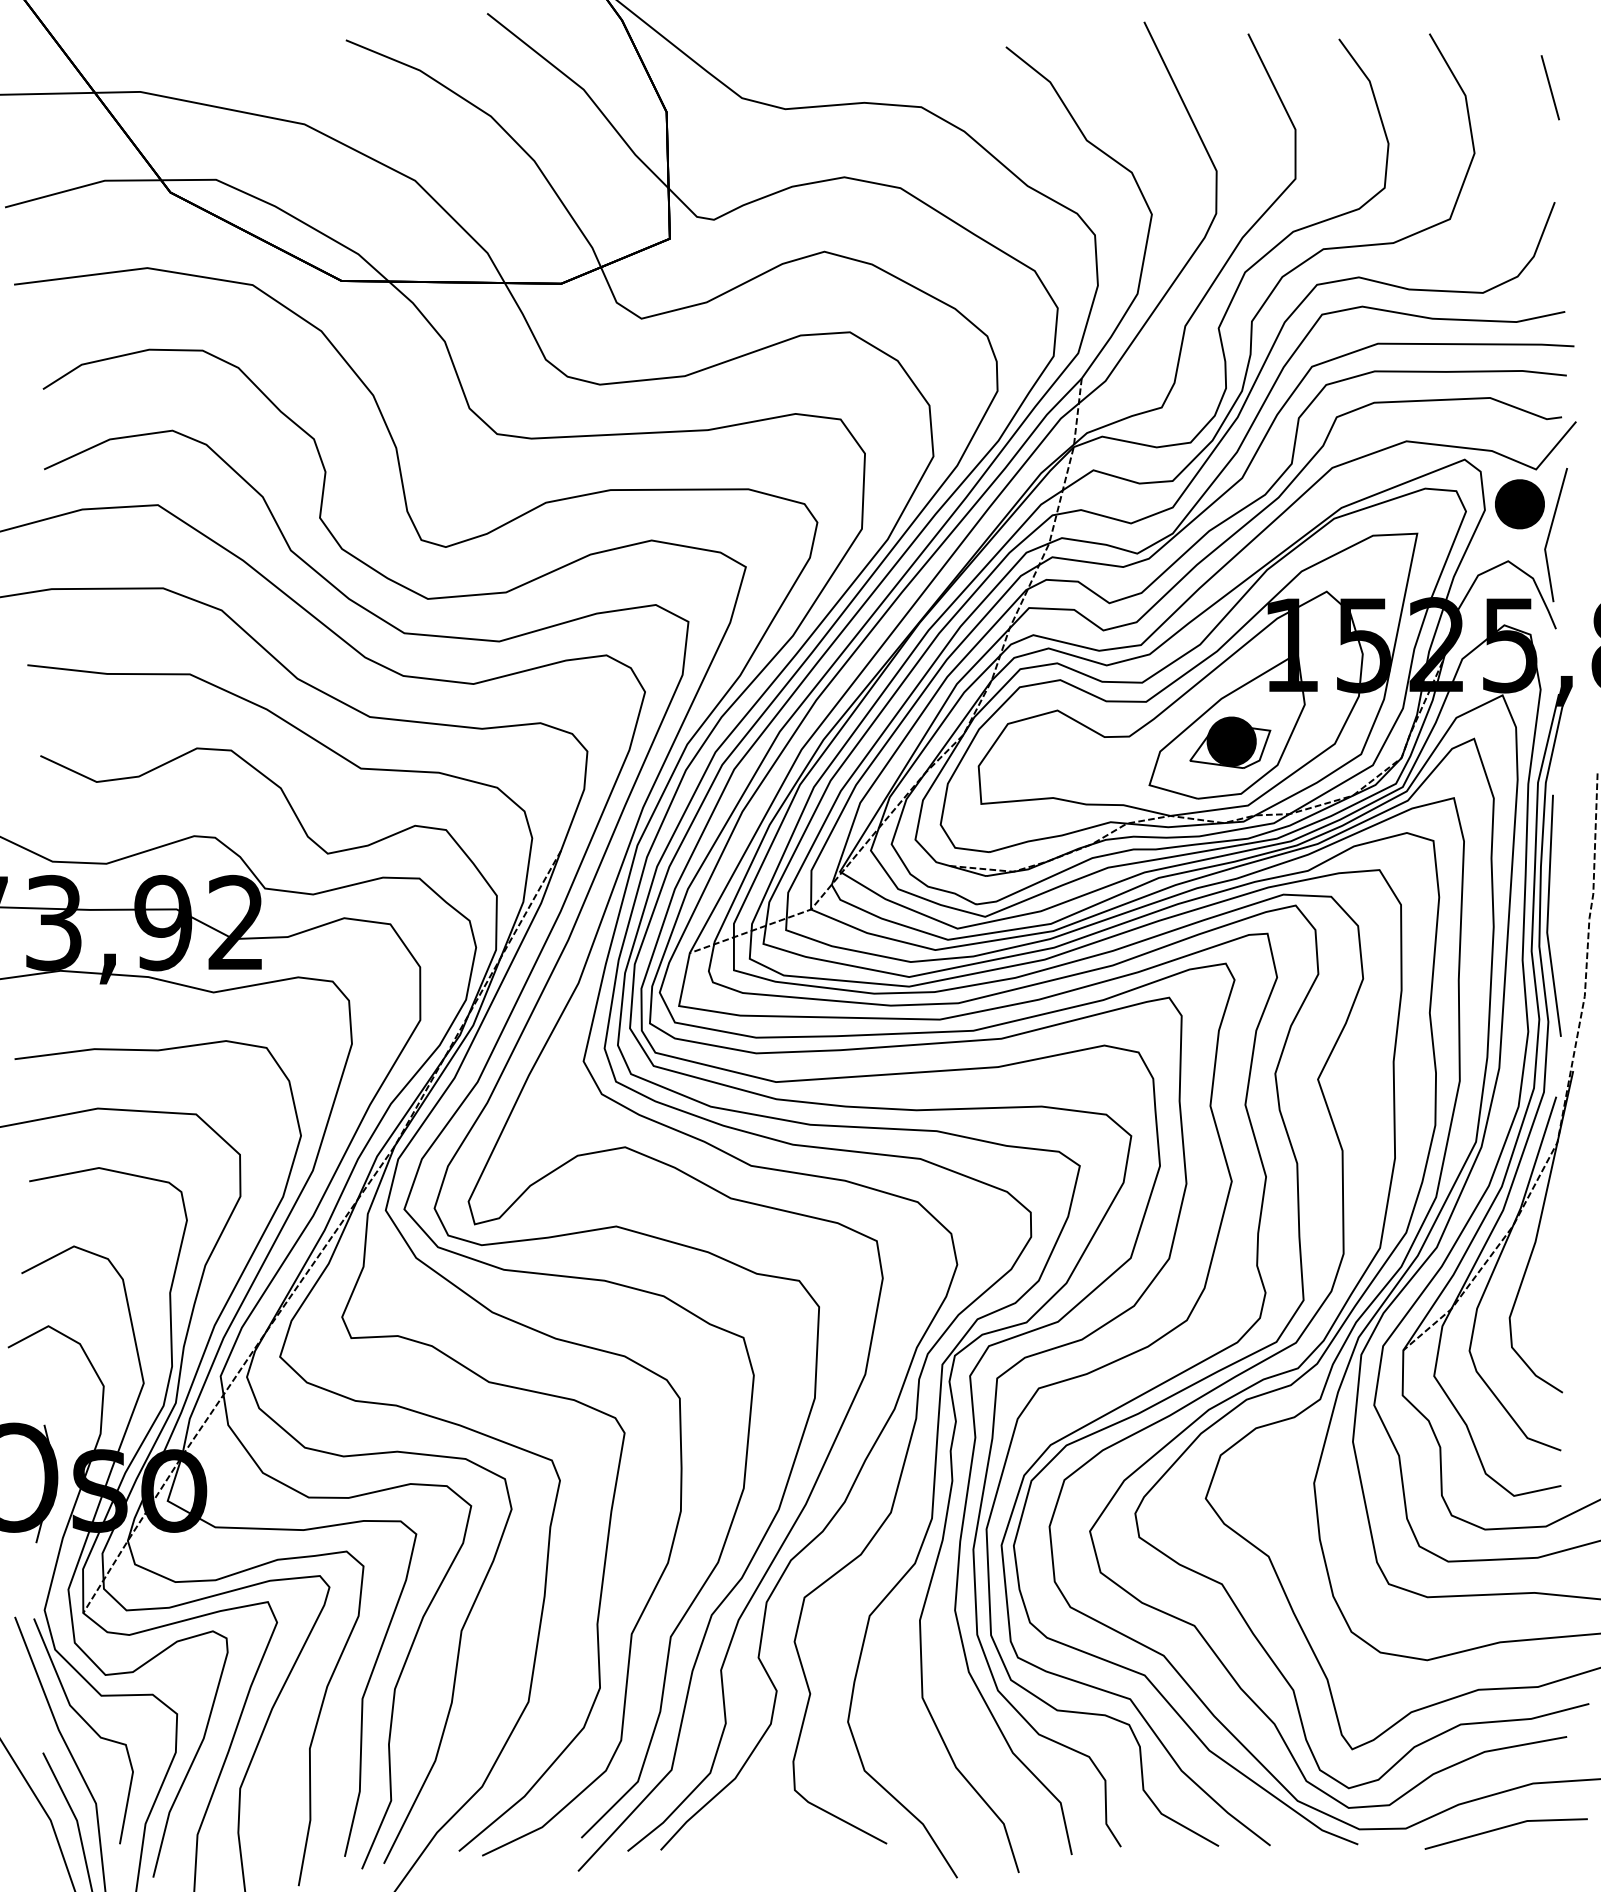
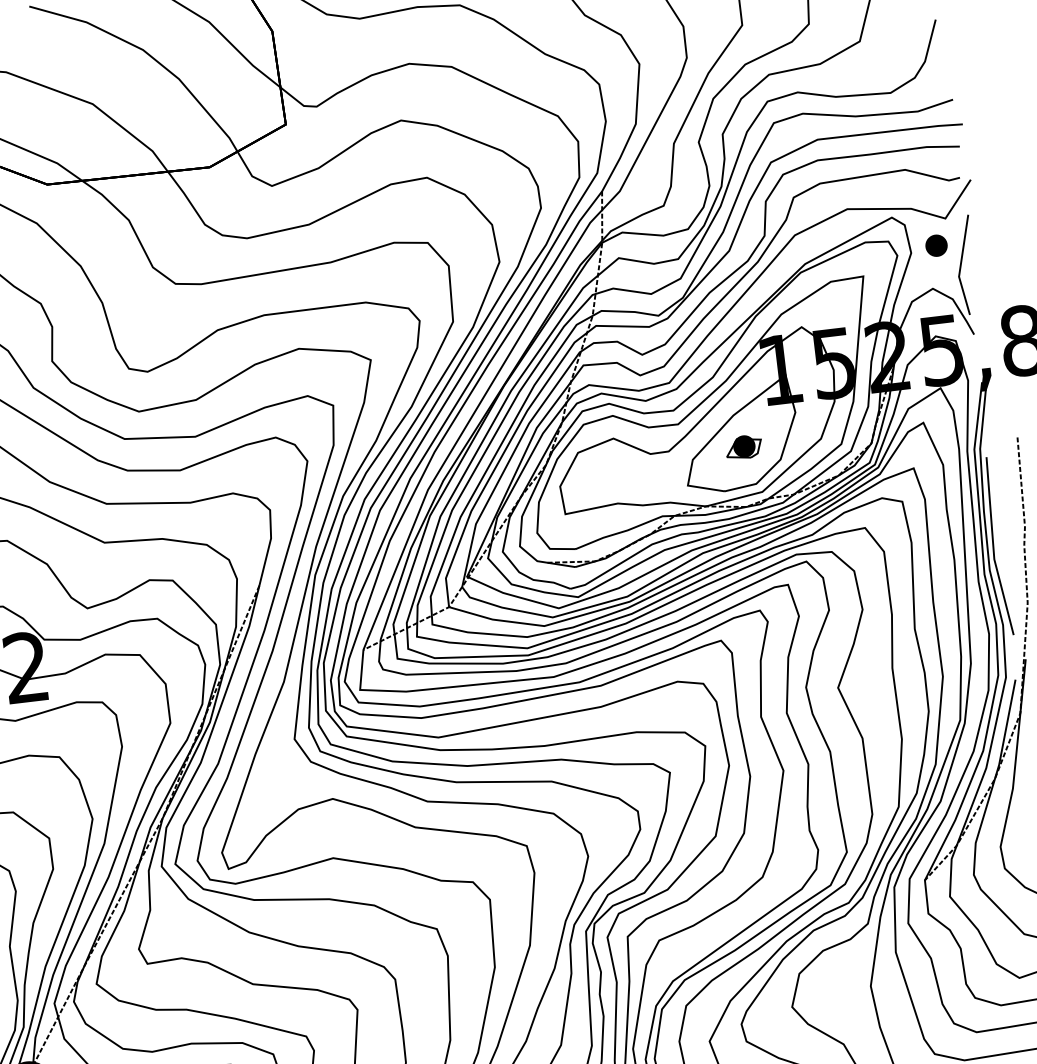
part: (1519, 504) -> (936, 245), size x0.6
part: (1230, 742) -> (743, 446), size x0.6

